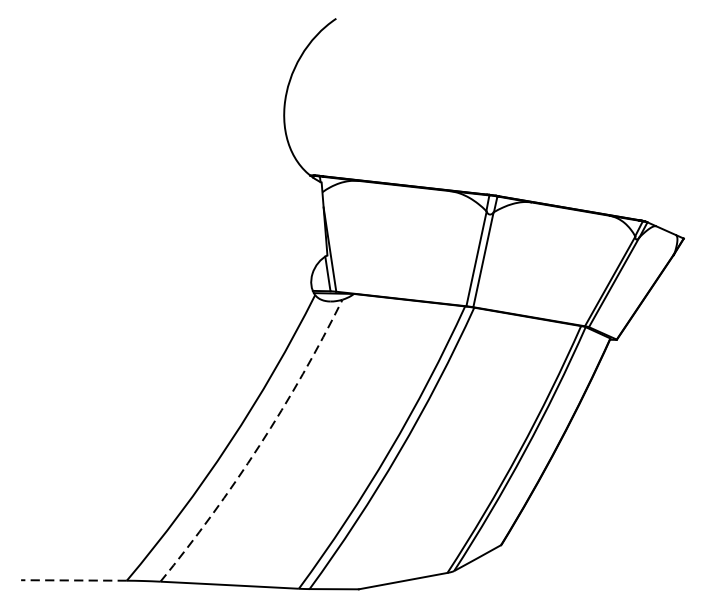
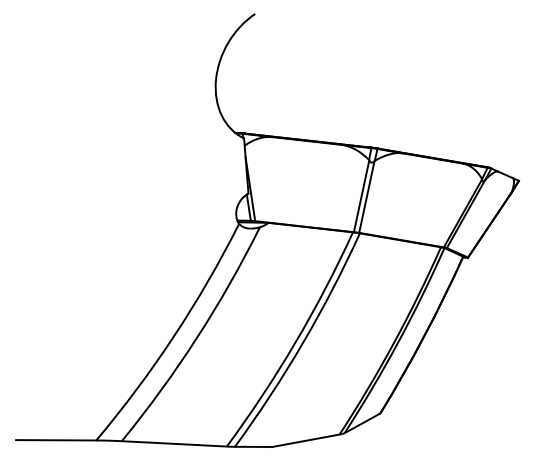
arc: (258, 446) -> (196, 338), dashed -> solid
line: (73, 580) -> (55, 440), dashed -> solid

